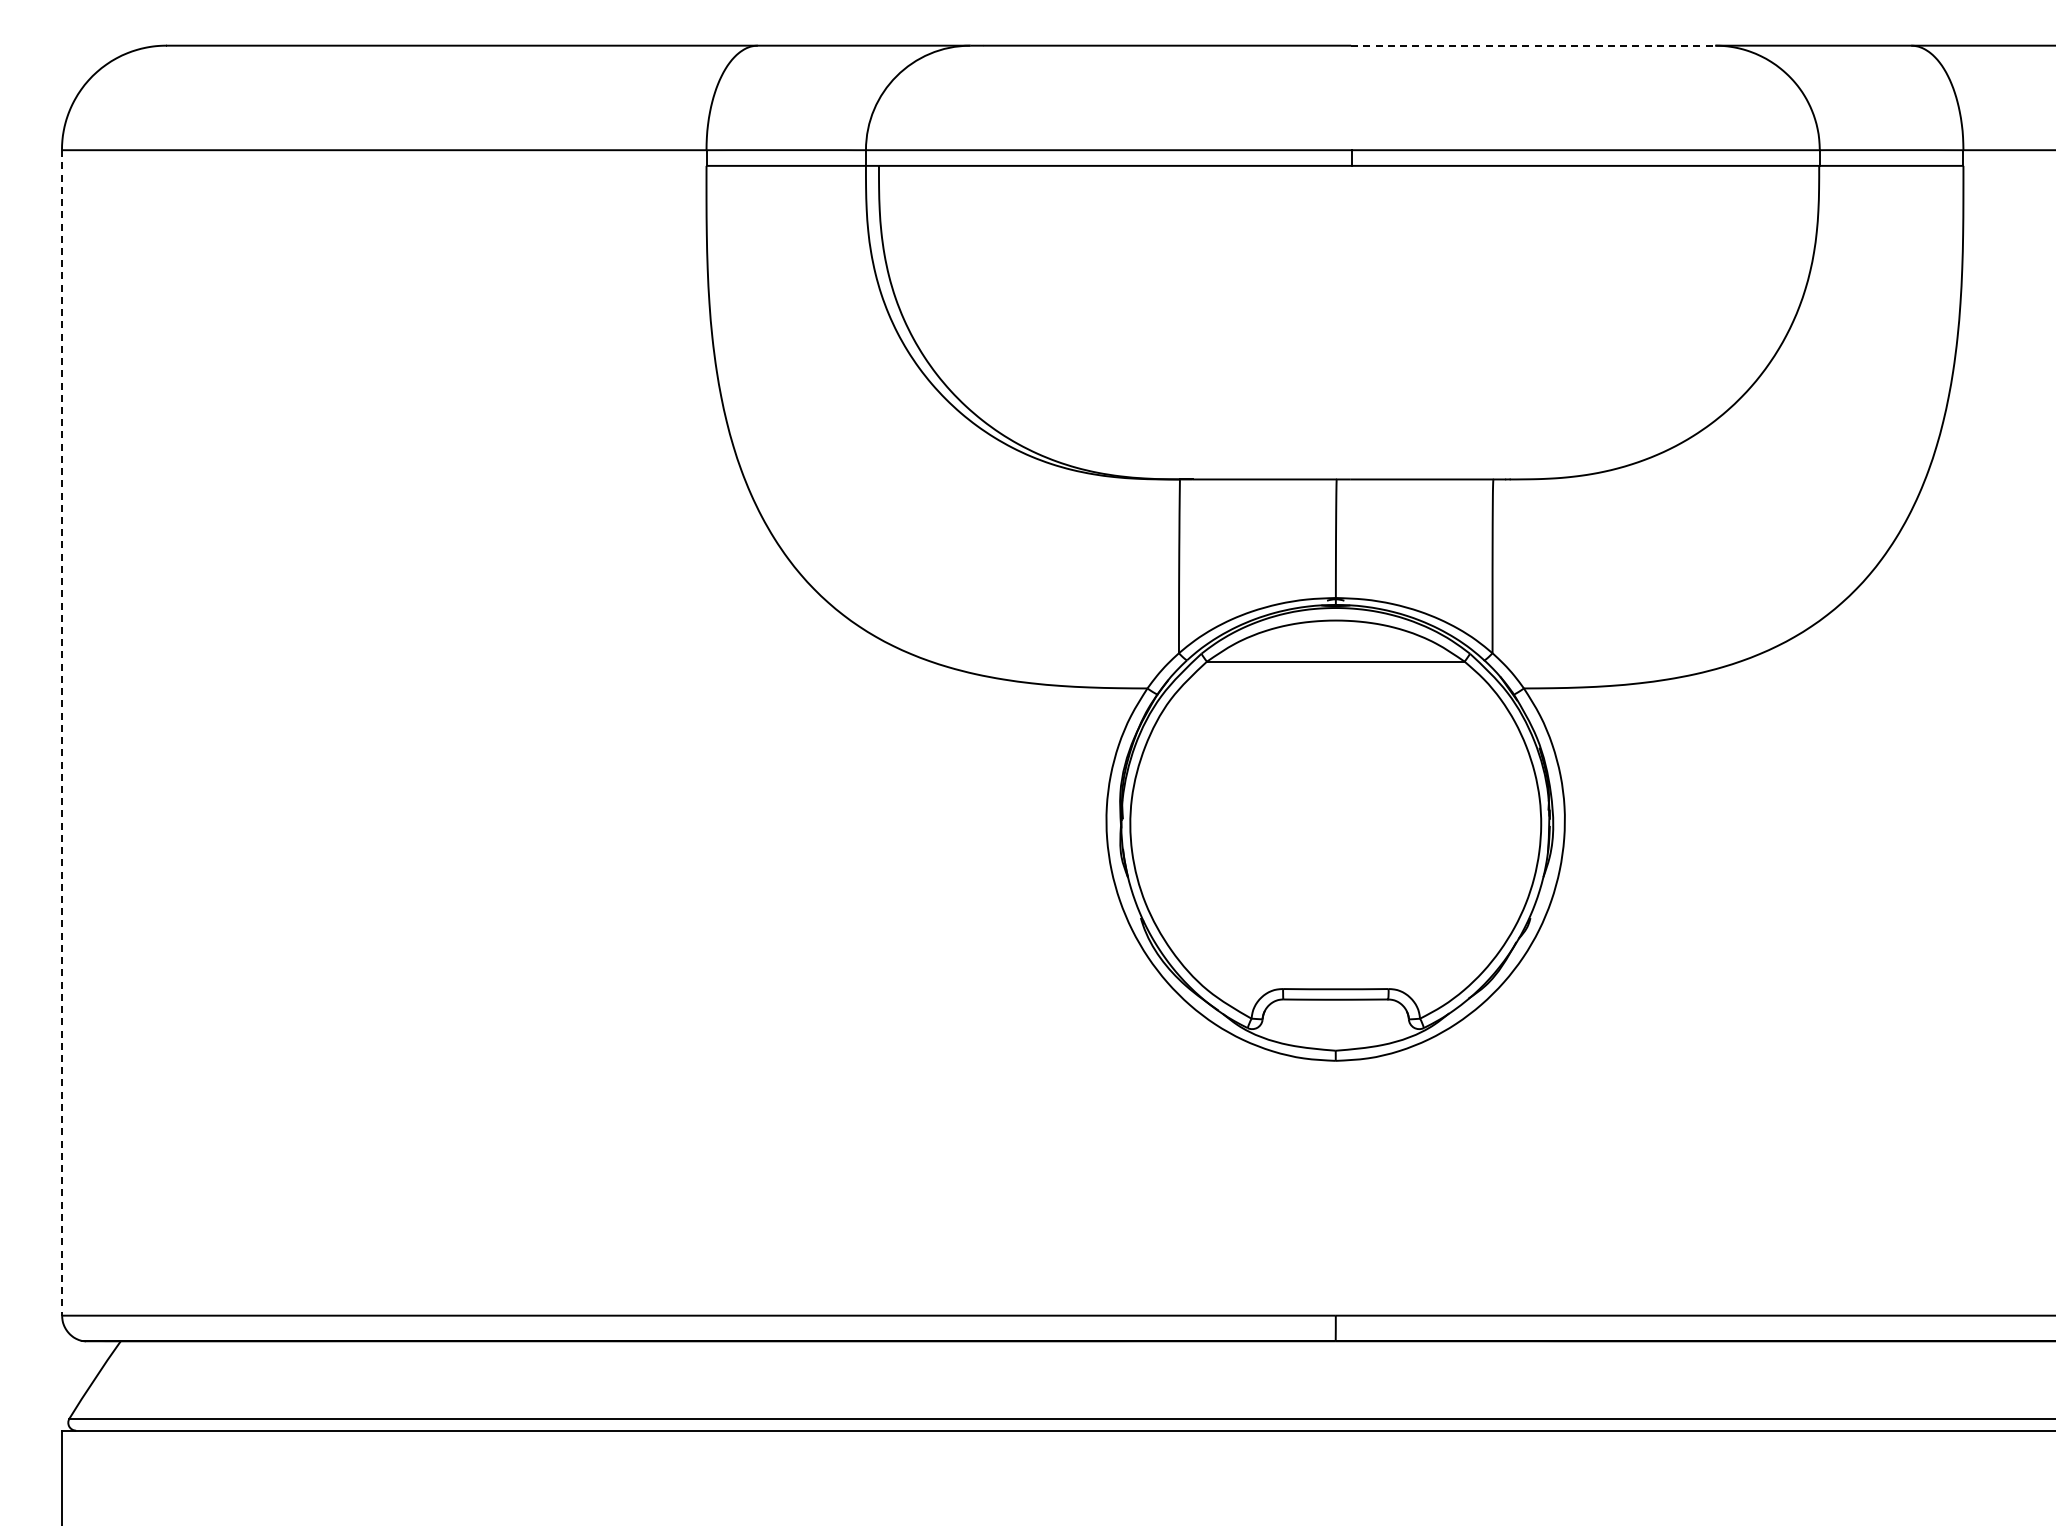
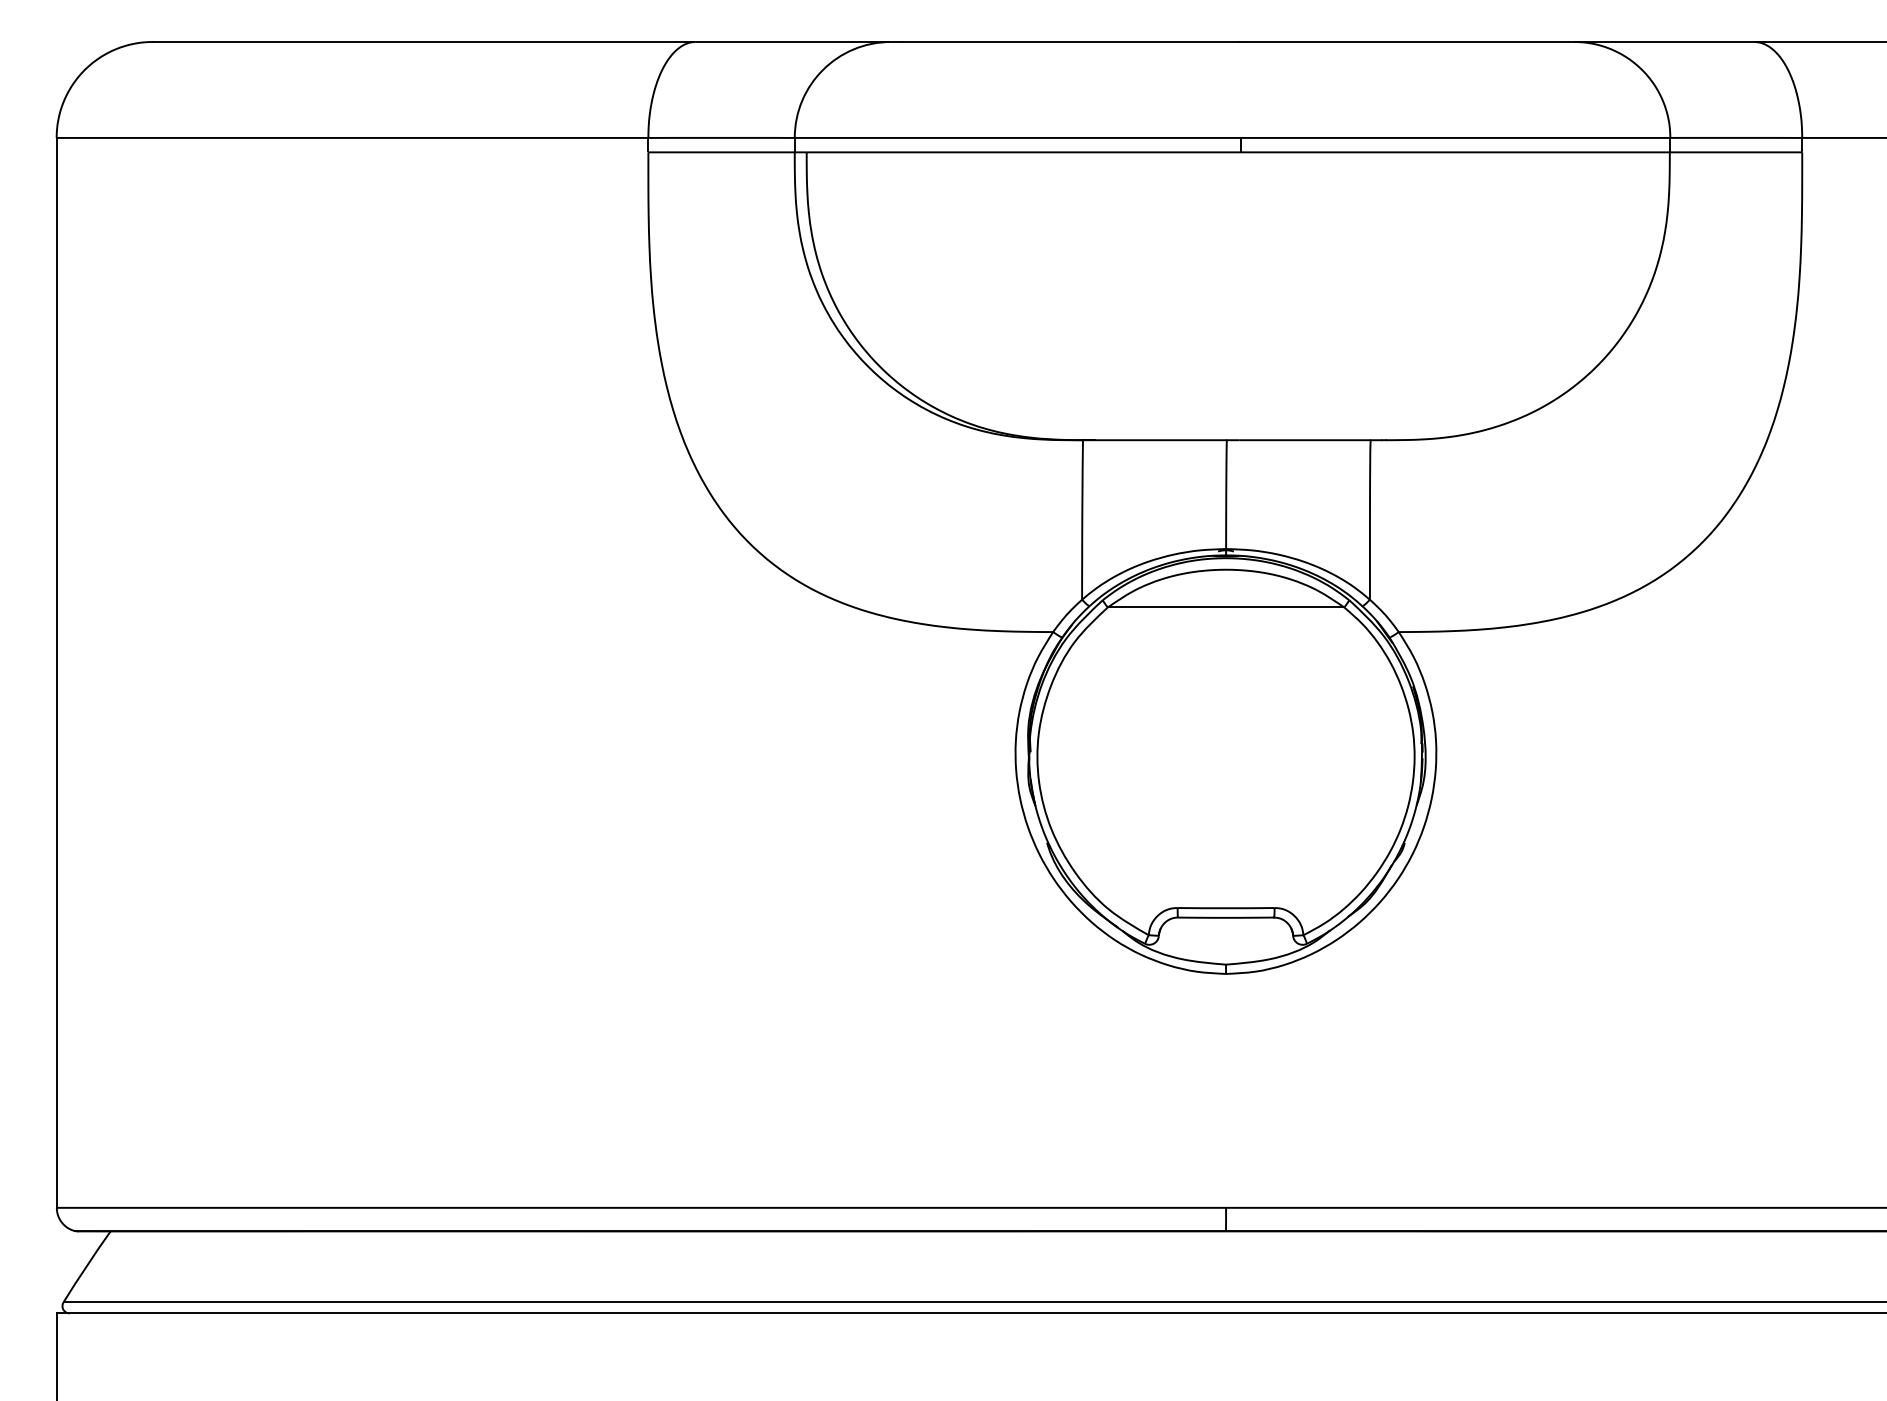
line: (1533, 45) -> (1407, 41), dashed -> solid
line: (62, 732) -> (57, 672), dashed -> solid

